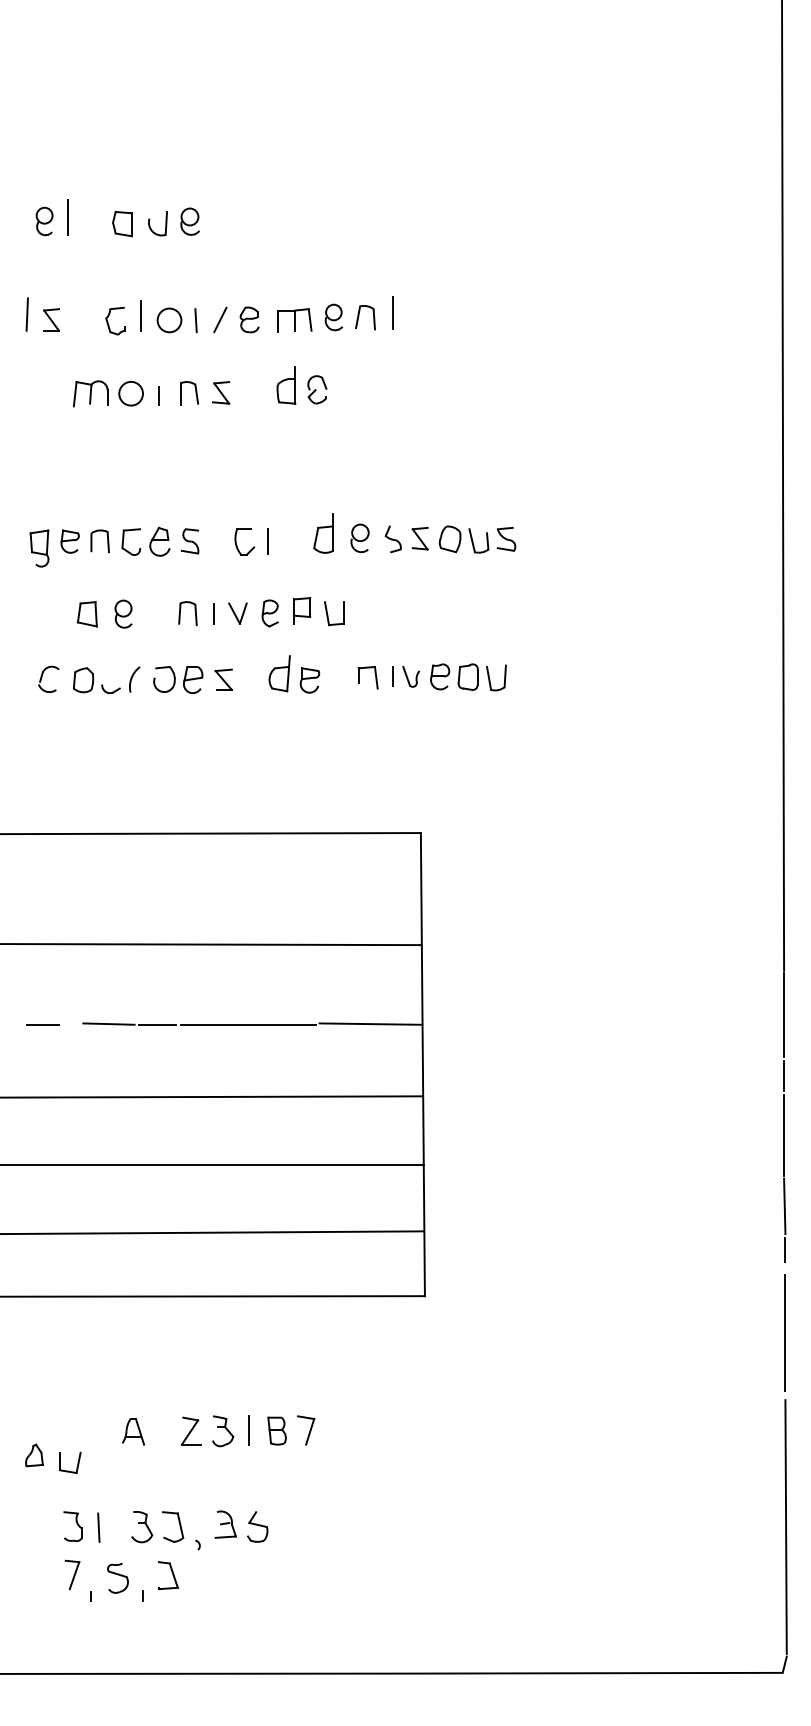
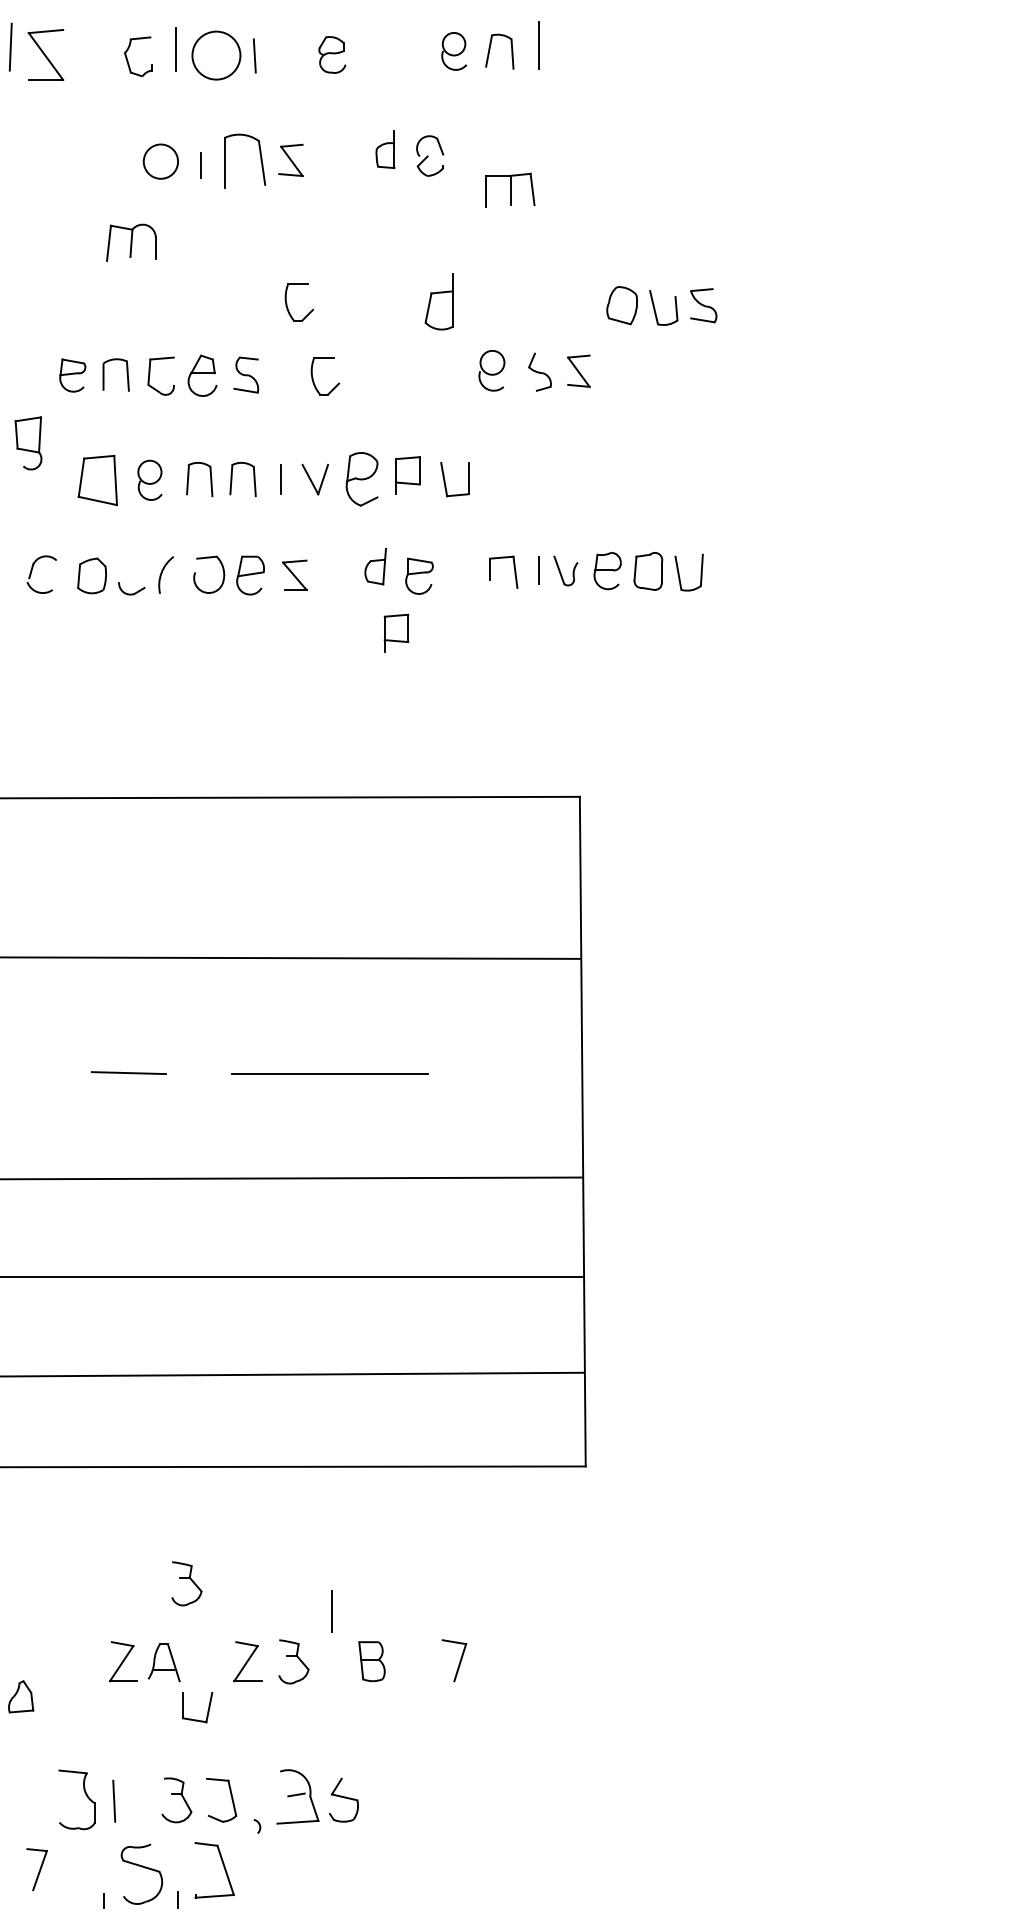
part: (51, 319) -> (45, 54), size x1.6
line: (220, 319) -> (290, 54), removed
circle: (169, 320) -> (216, 55), size x1.4
part: (294, 320) -> (509, 190), moved
part: (286, 385) -> (385, 149), size x0.7
part: (90, 393) -> (131, 242), moved
part: (189, 393) -> (245, 161), size x1.6
part: (218, 490) -> (287, 301), added
part: (323, 533) -> (439, 301), moved
part: (477, 539) -> (661, 305), moved
line: (268, 541) -> (359, 375), removed
part: (39, 548) -> (28, 443), moved
part: (150, 613) -> (188, 479), added
part: (269, 613) -> (360, 479), size x1.4
part: (86, 614) -> (96, 480), size x1.4
part: (279, 673) -> (375, 566), size x0.7
part: (294, 719) -> (397, 632), added
line: (369, 1023) -> (505, 1072), removed
line: (42, 1024) -> (32, 1073), removed
line: (157, 1024) -> (199, 1073), removed
part: (149, 1377) -> (187, 1584), added
part: (104, 1430) -> (122, 1660), added
line: (248, 1430) -> (330, 1611), moved
part: (306, 1430) -> (454, 1660), moved
part: (77, 1462) -> (207, 1706), moved
part: (225, 1524) -> (297, 1796), size x1.4
part: (72, 1526) -> (76, 1799), size x1.4
part: (72, 1574) -> (37, 1868), moved
part: (168, 1575) -> (214, 1870), size x1.4
part: (117, 1578) -> (141, 1874), size x1.4

